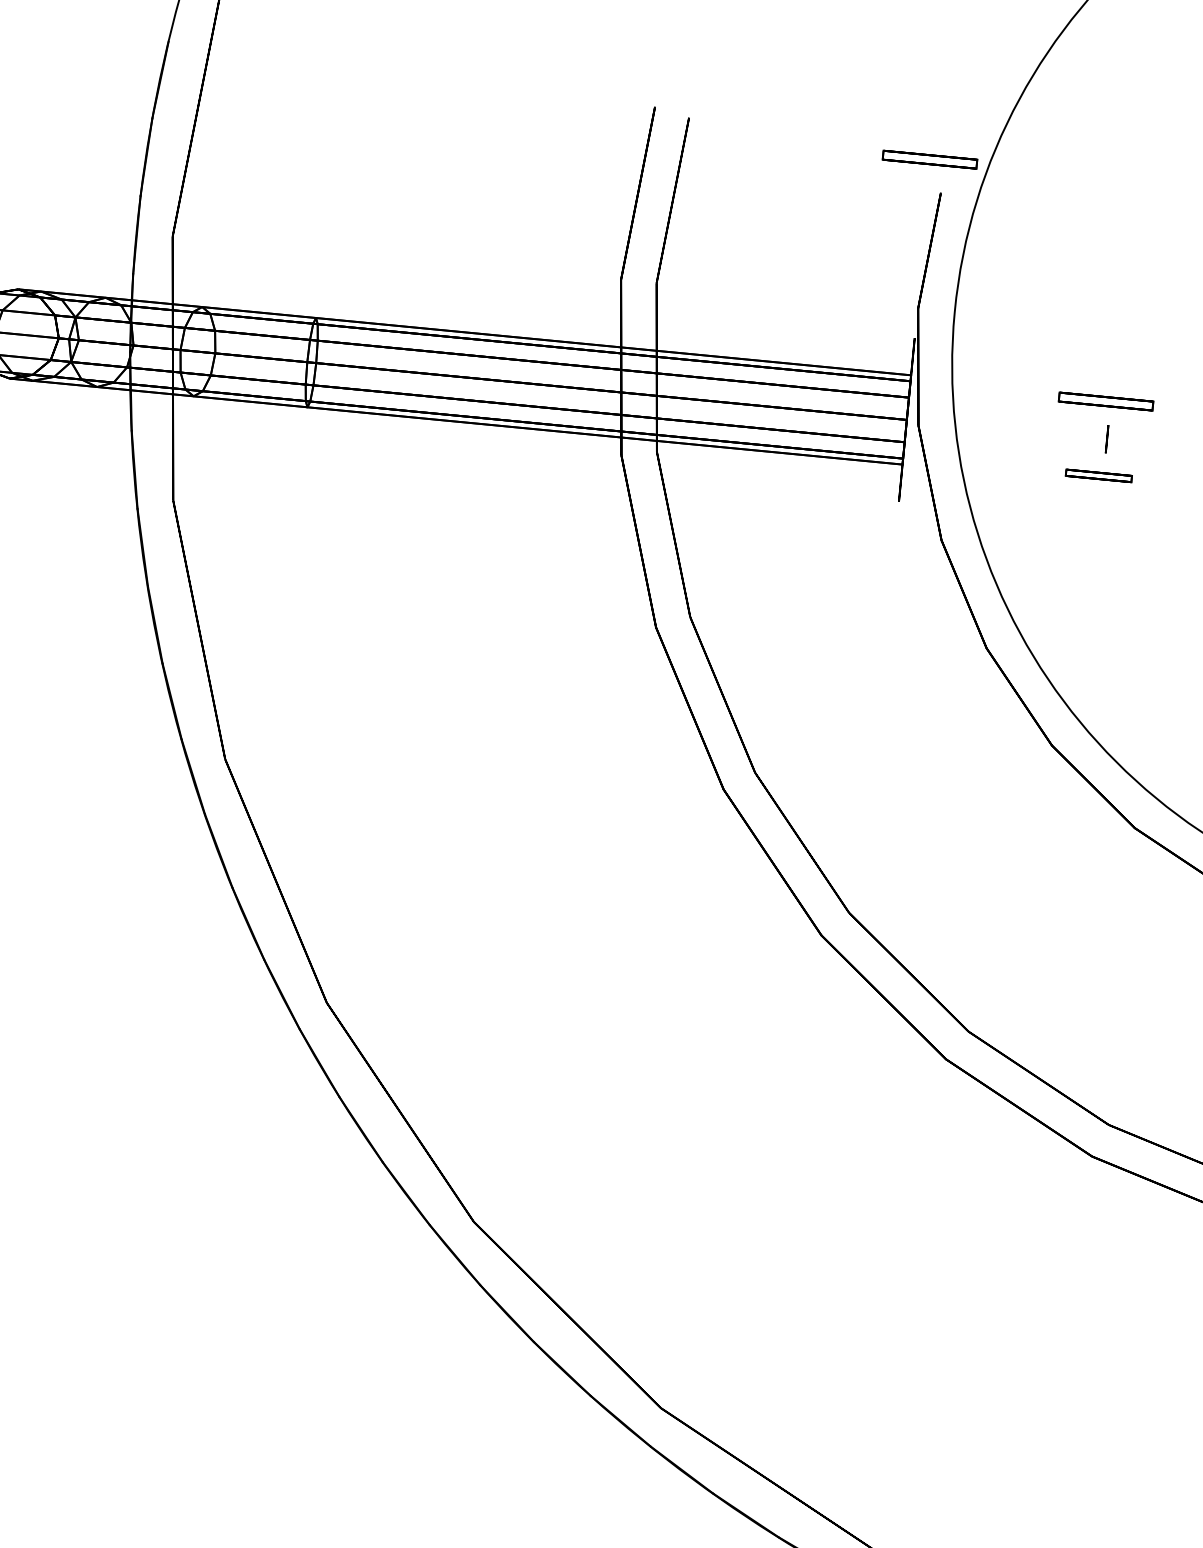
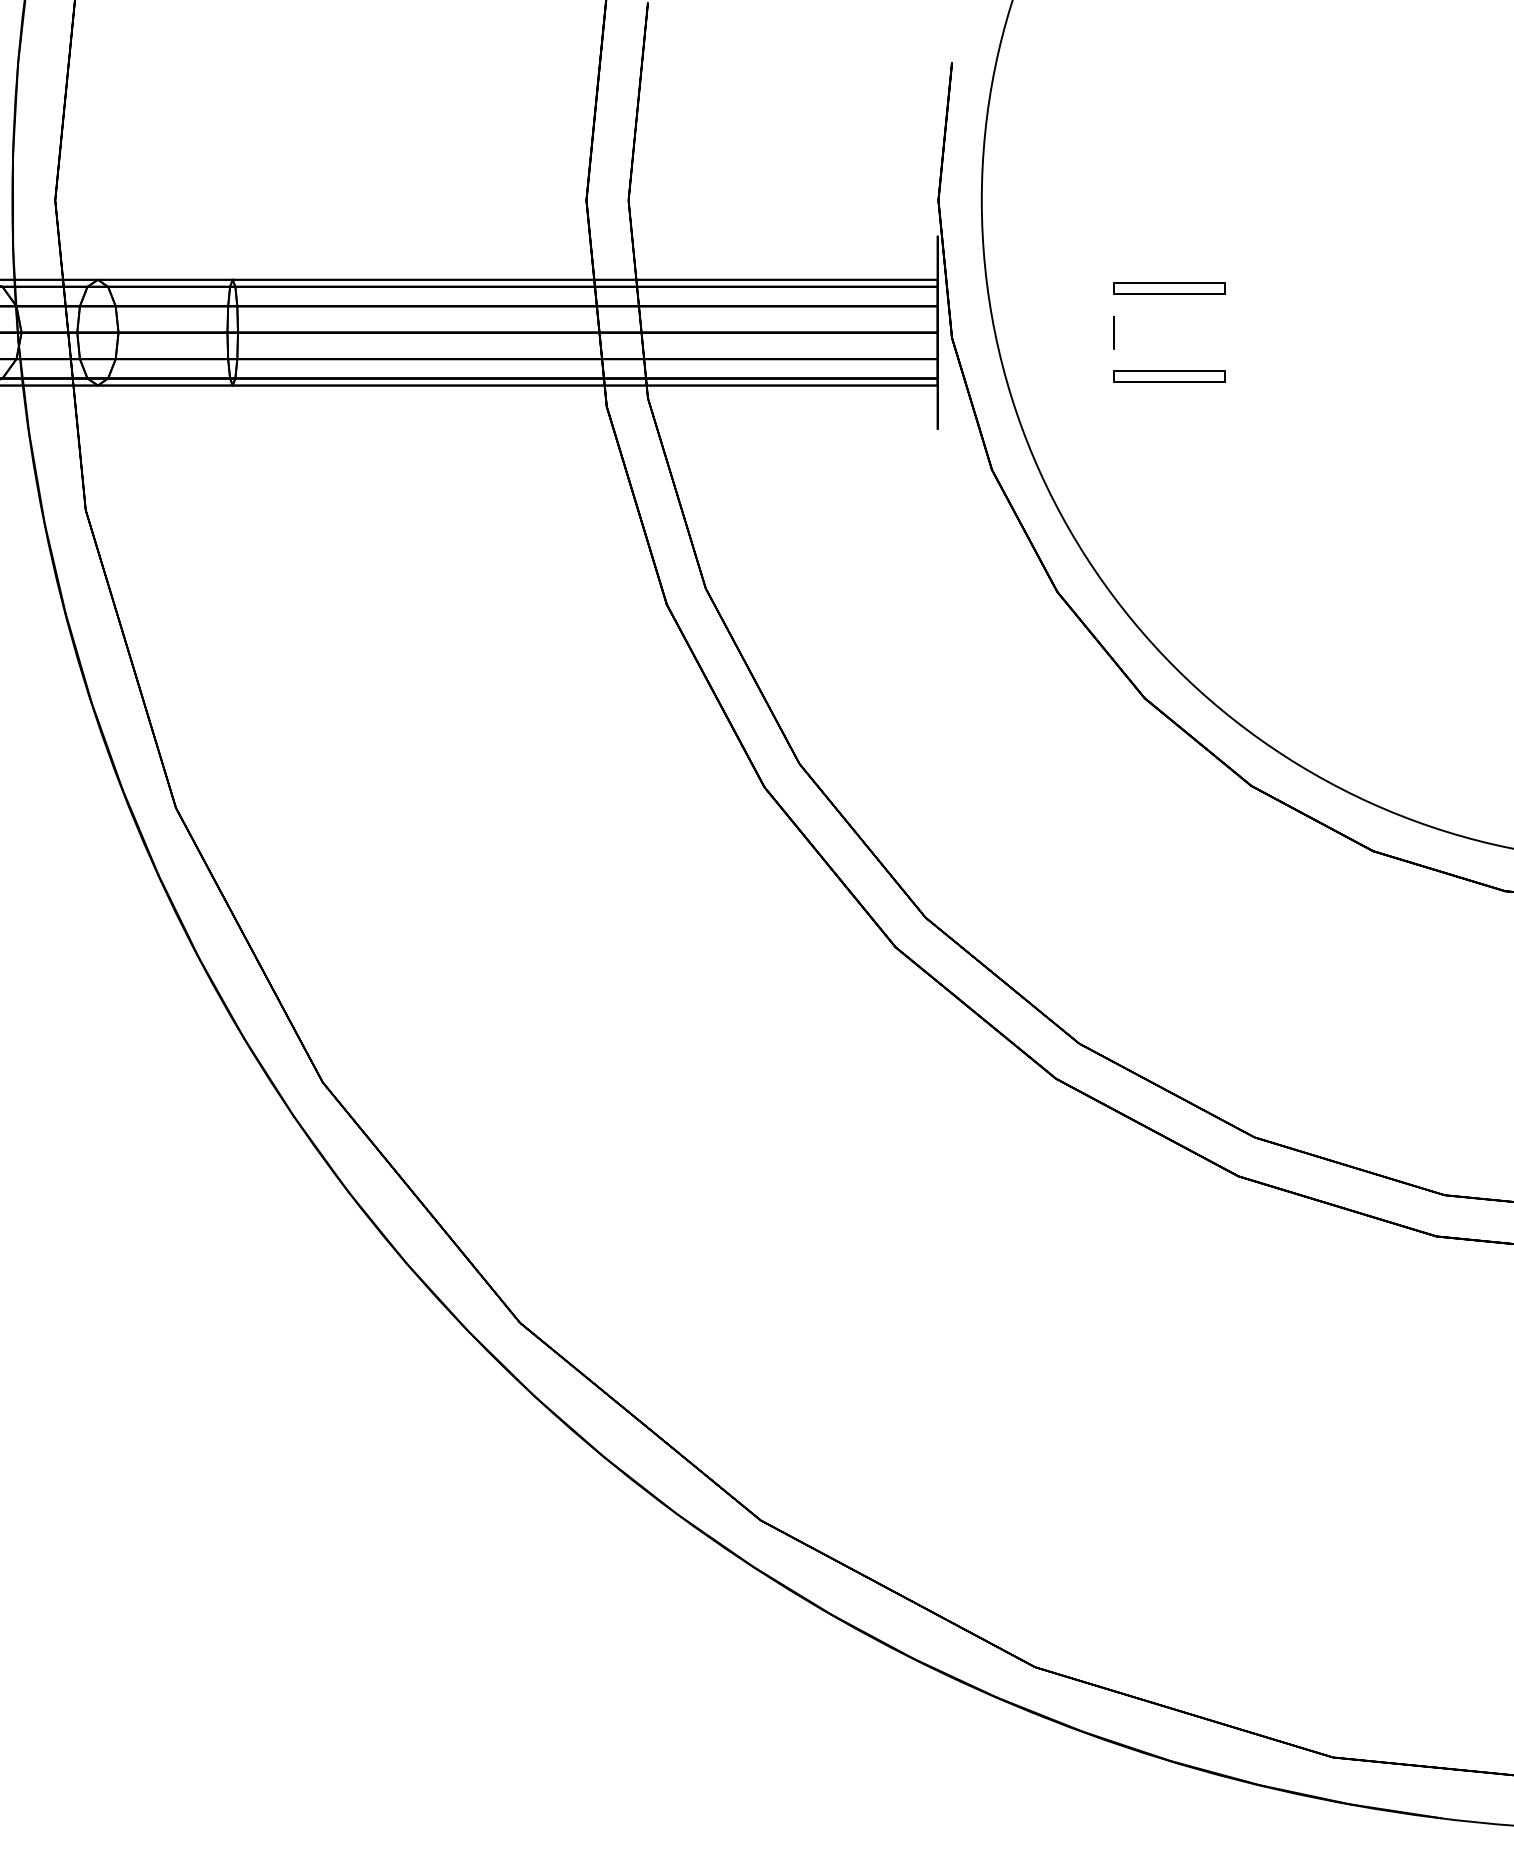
part: (930, 159) -> (935, 24), removed
circle: (1106, 439) -> (1113, 332), moved
part: (1098, 475) -> (1169, 376), size x1.43

